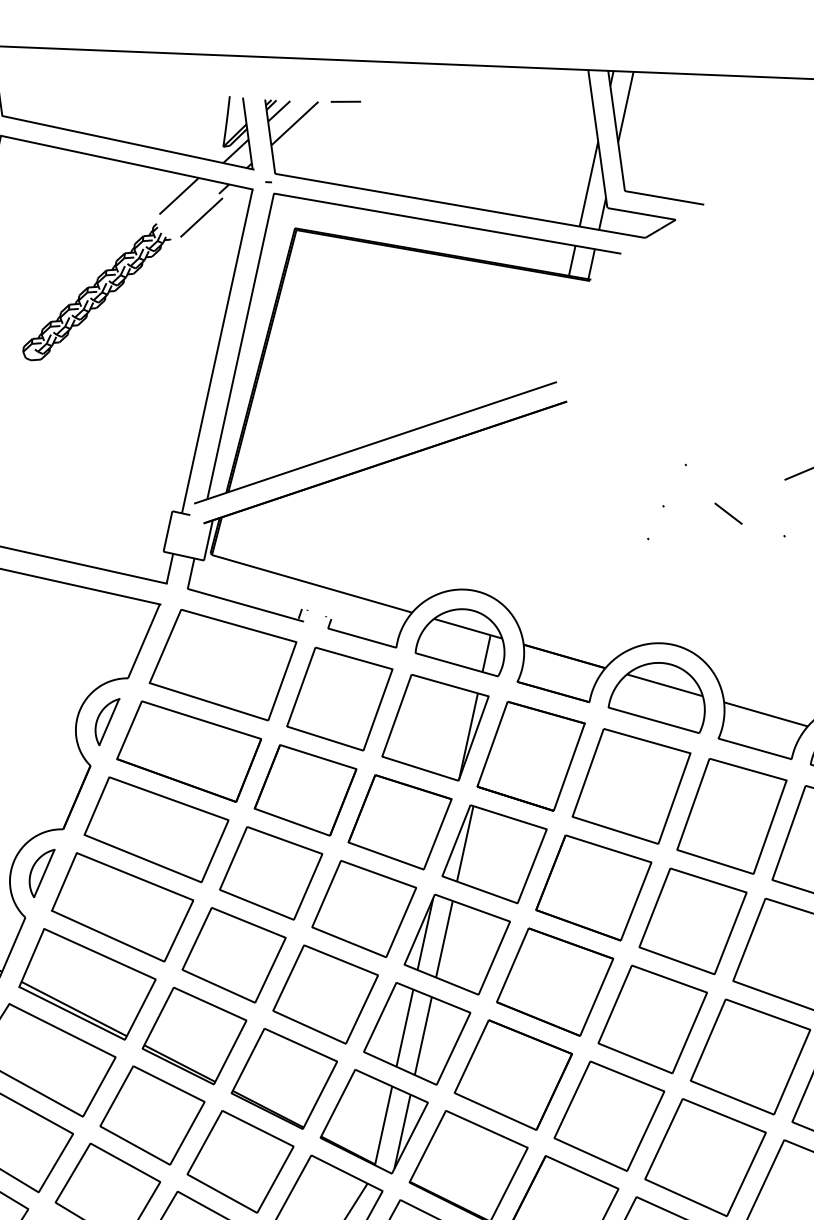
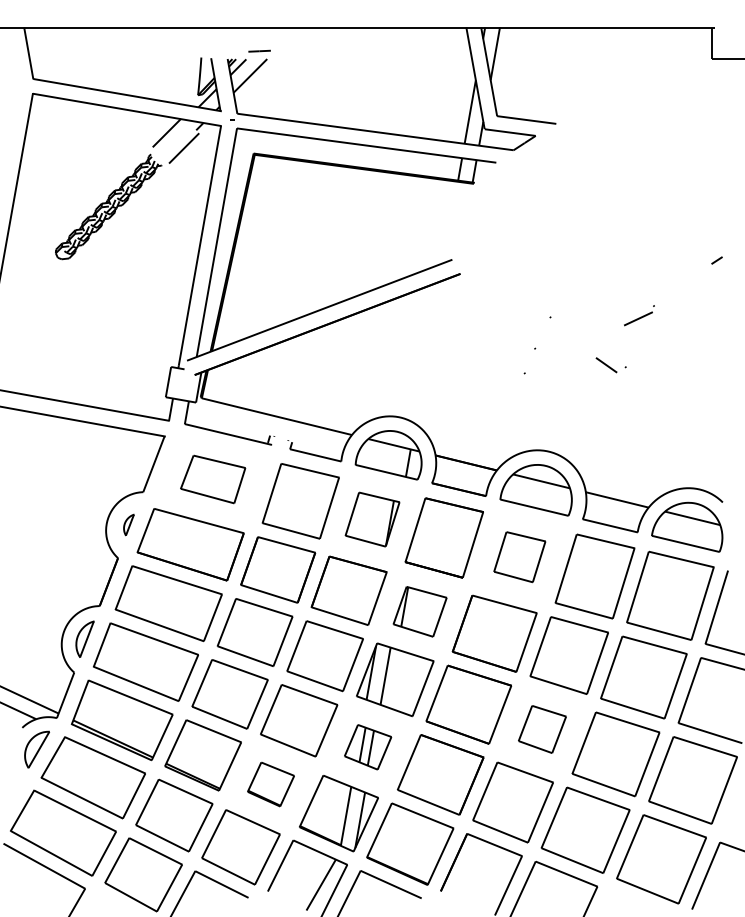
line: (345, 100) -> (259, 50), moved
line: (728, 514) -> (606, 365), moved
part: (221, 665) -> (212, 479), size x0.6
part: (106, 721) -> (128, 524), size x0.6
part: (435, 727) -> (372, 519), size x0.7
part: (631, 785) -> (519, 556), size x0.6
part: (493, 853) -> (419, 611), size x0.7
part: (652, 1019) -> (542, 729), size x0.6
part: (416, 1034) -> (367, 747), size x0.6
part: (283, 1078) -> (270, 784), size x0.6

